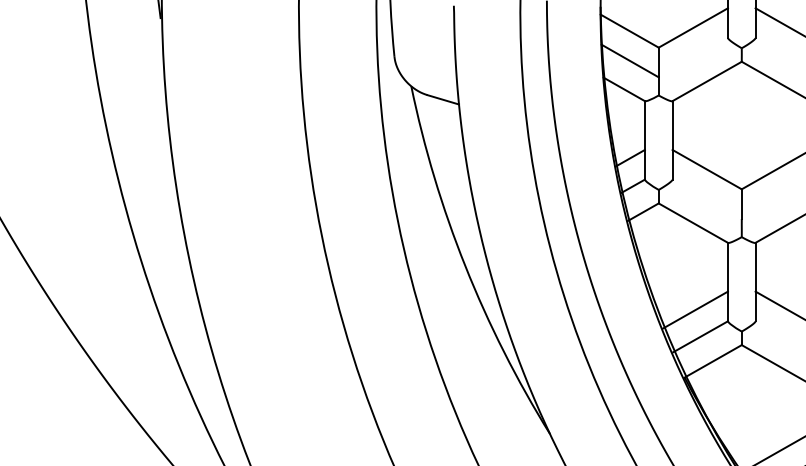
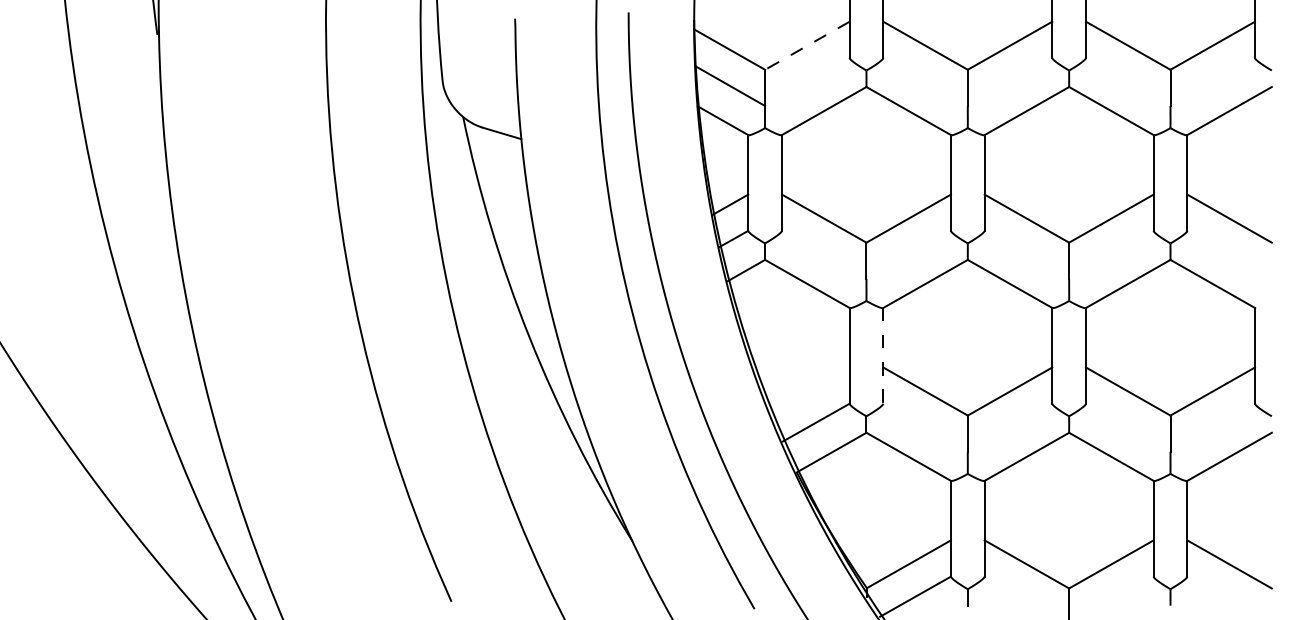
line: (693, 27) -> (807, 45), solid -> dashed
line: (755, 281) -> (883, 355), solid -> dashed
line: (695, 309) -> (809, 389), removed

